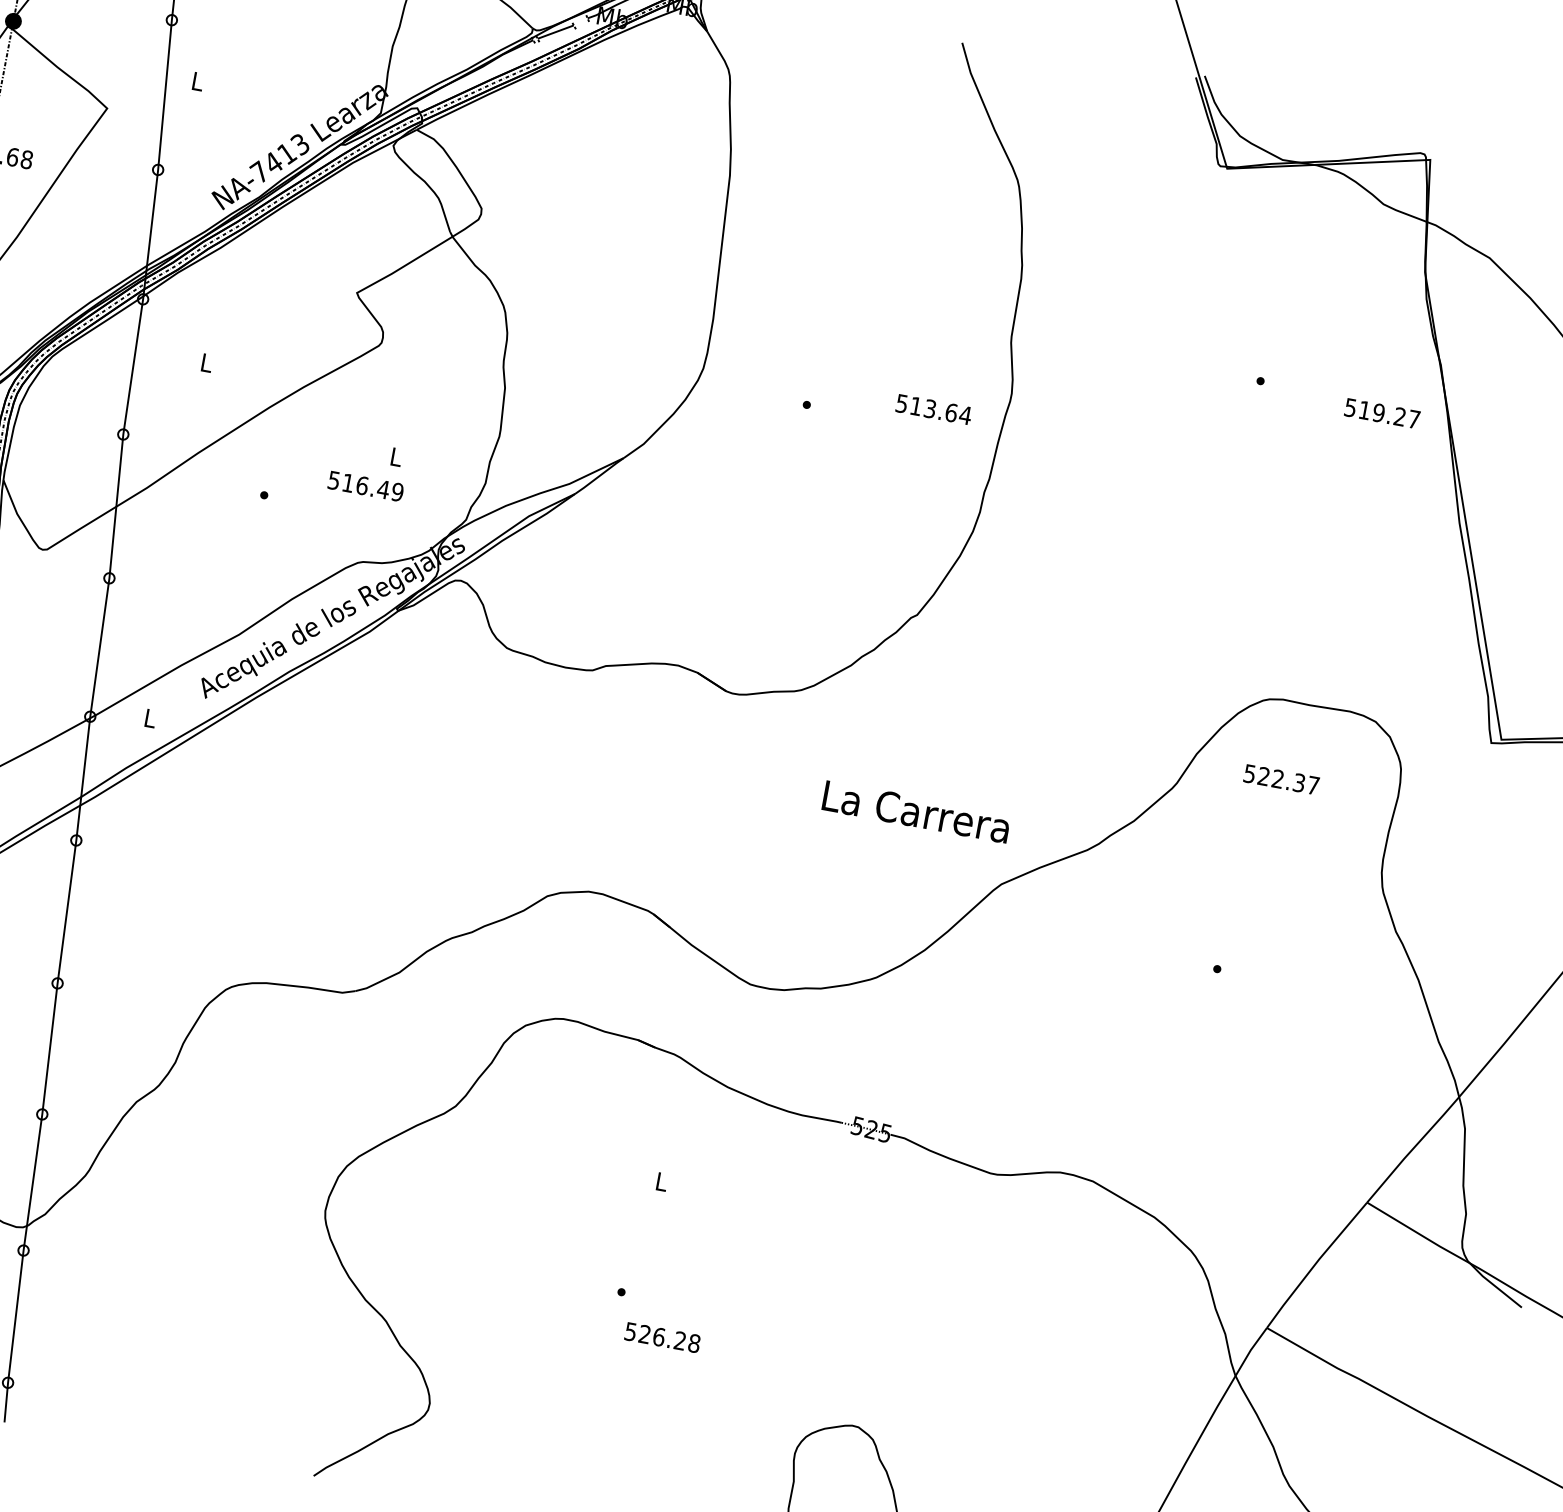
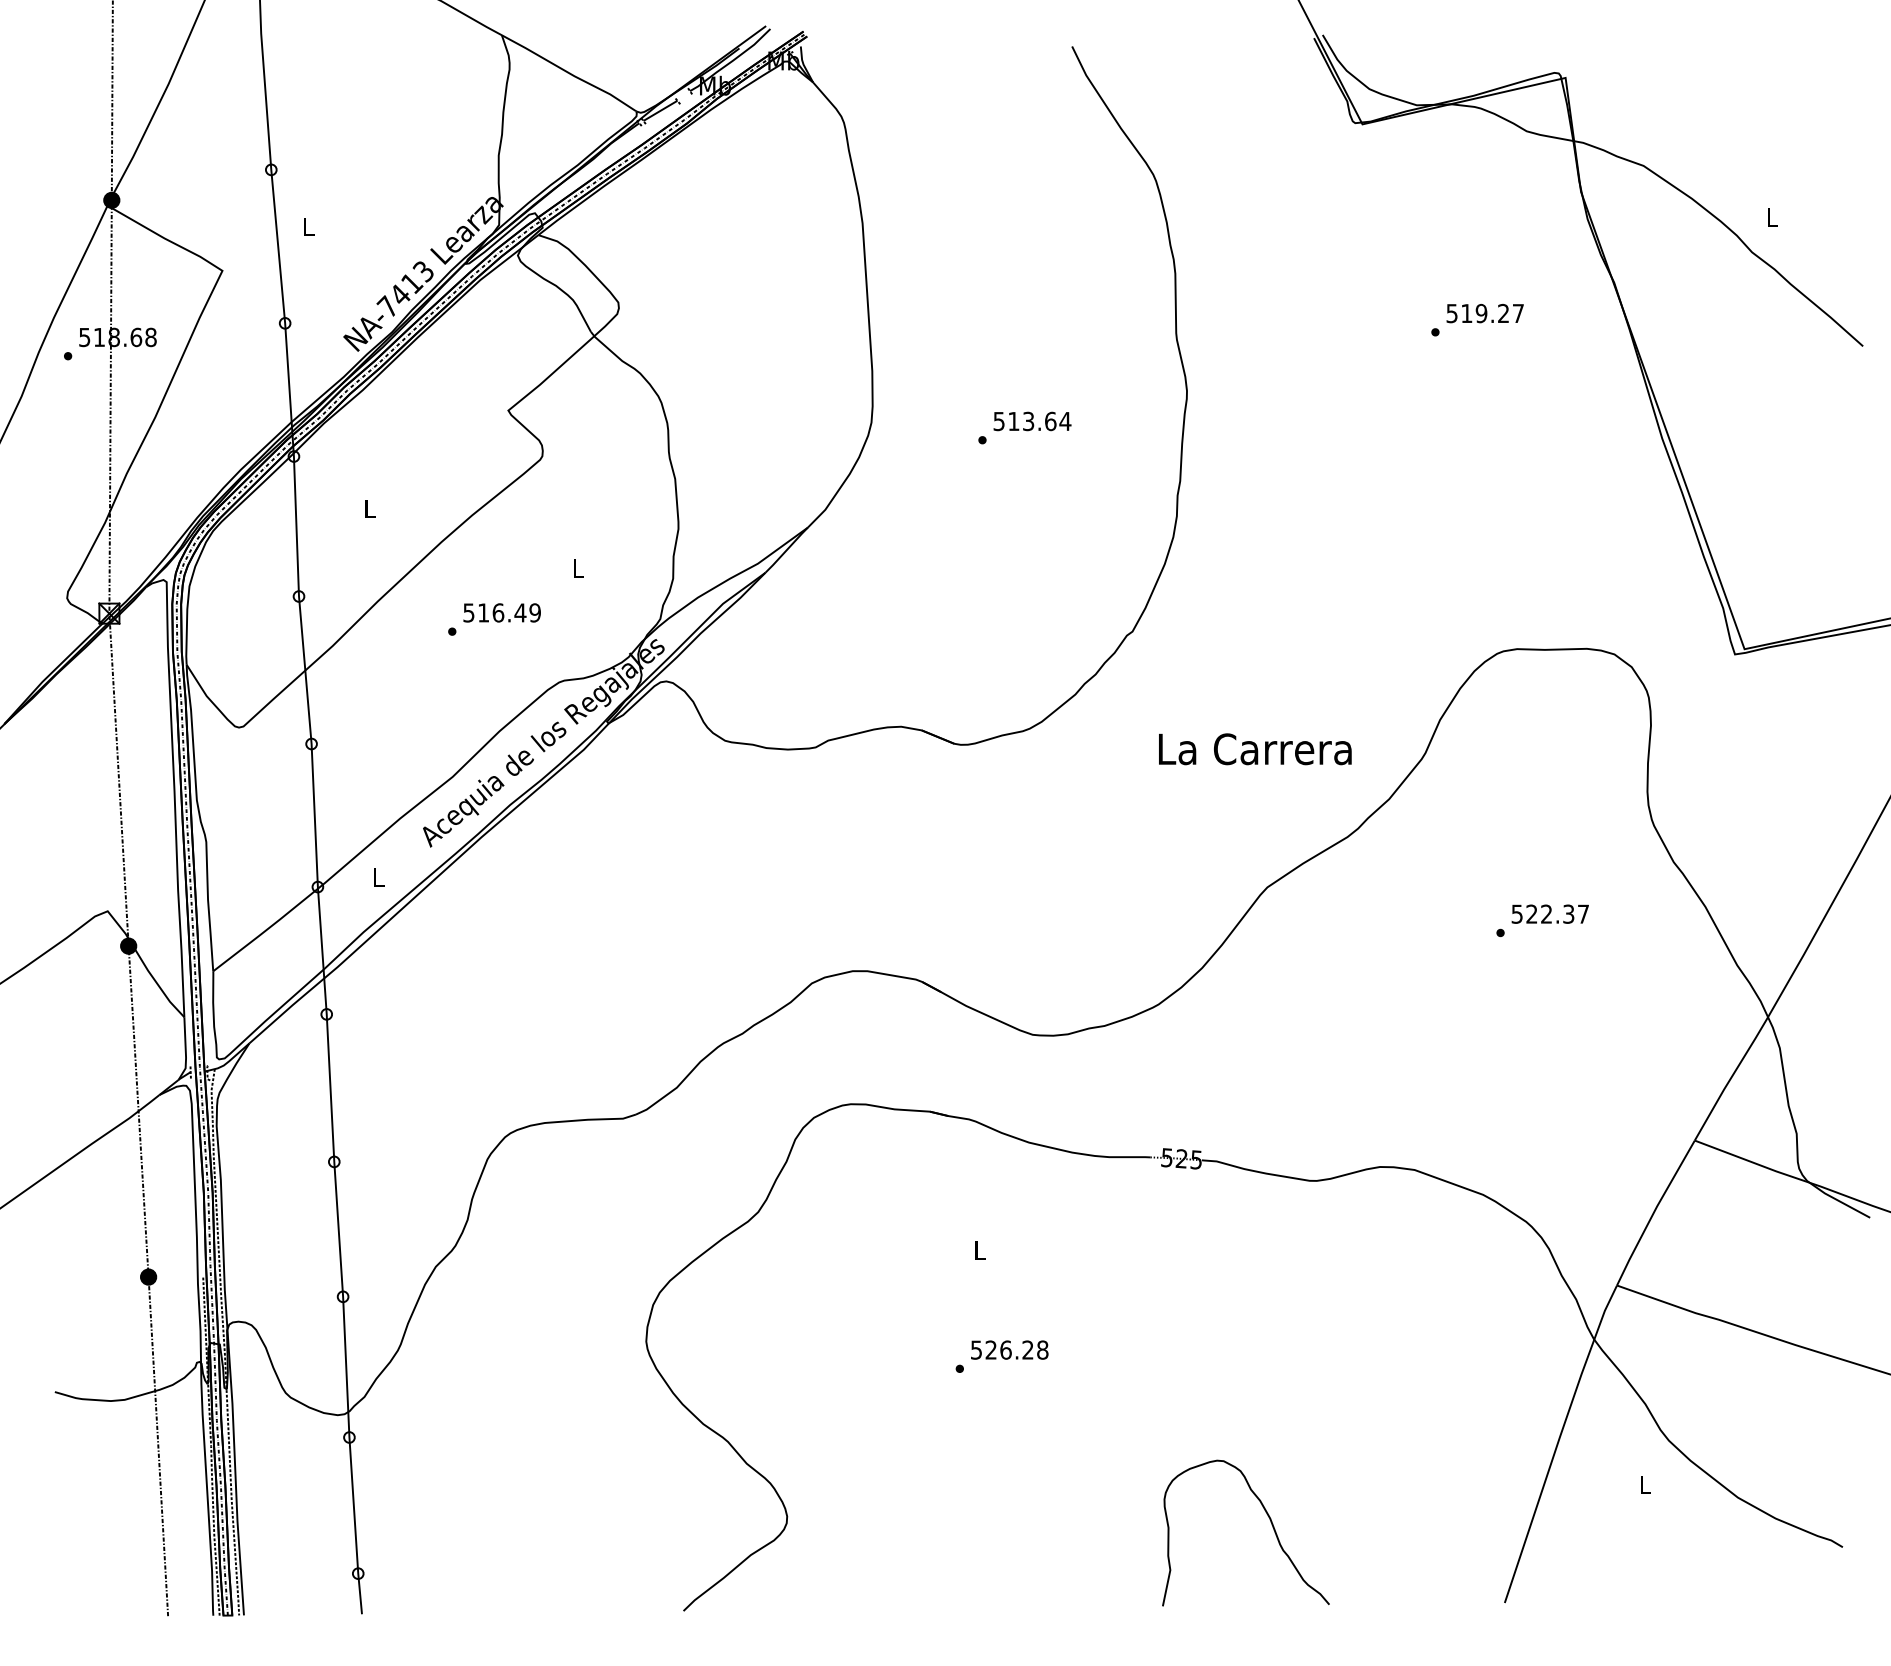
text: (933, 409) -> (1032, 421), moved
text: (1381, 413) -> (1484, 313), moved
text: (365, 485) -> (501, 612), moved
text: (1280, 778) -> (1549, 913), moved
text: (916, 812) -> (1255, 749), moved
text: (662, 1337) -> (1009, 1349), moved

